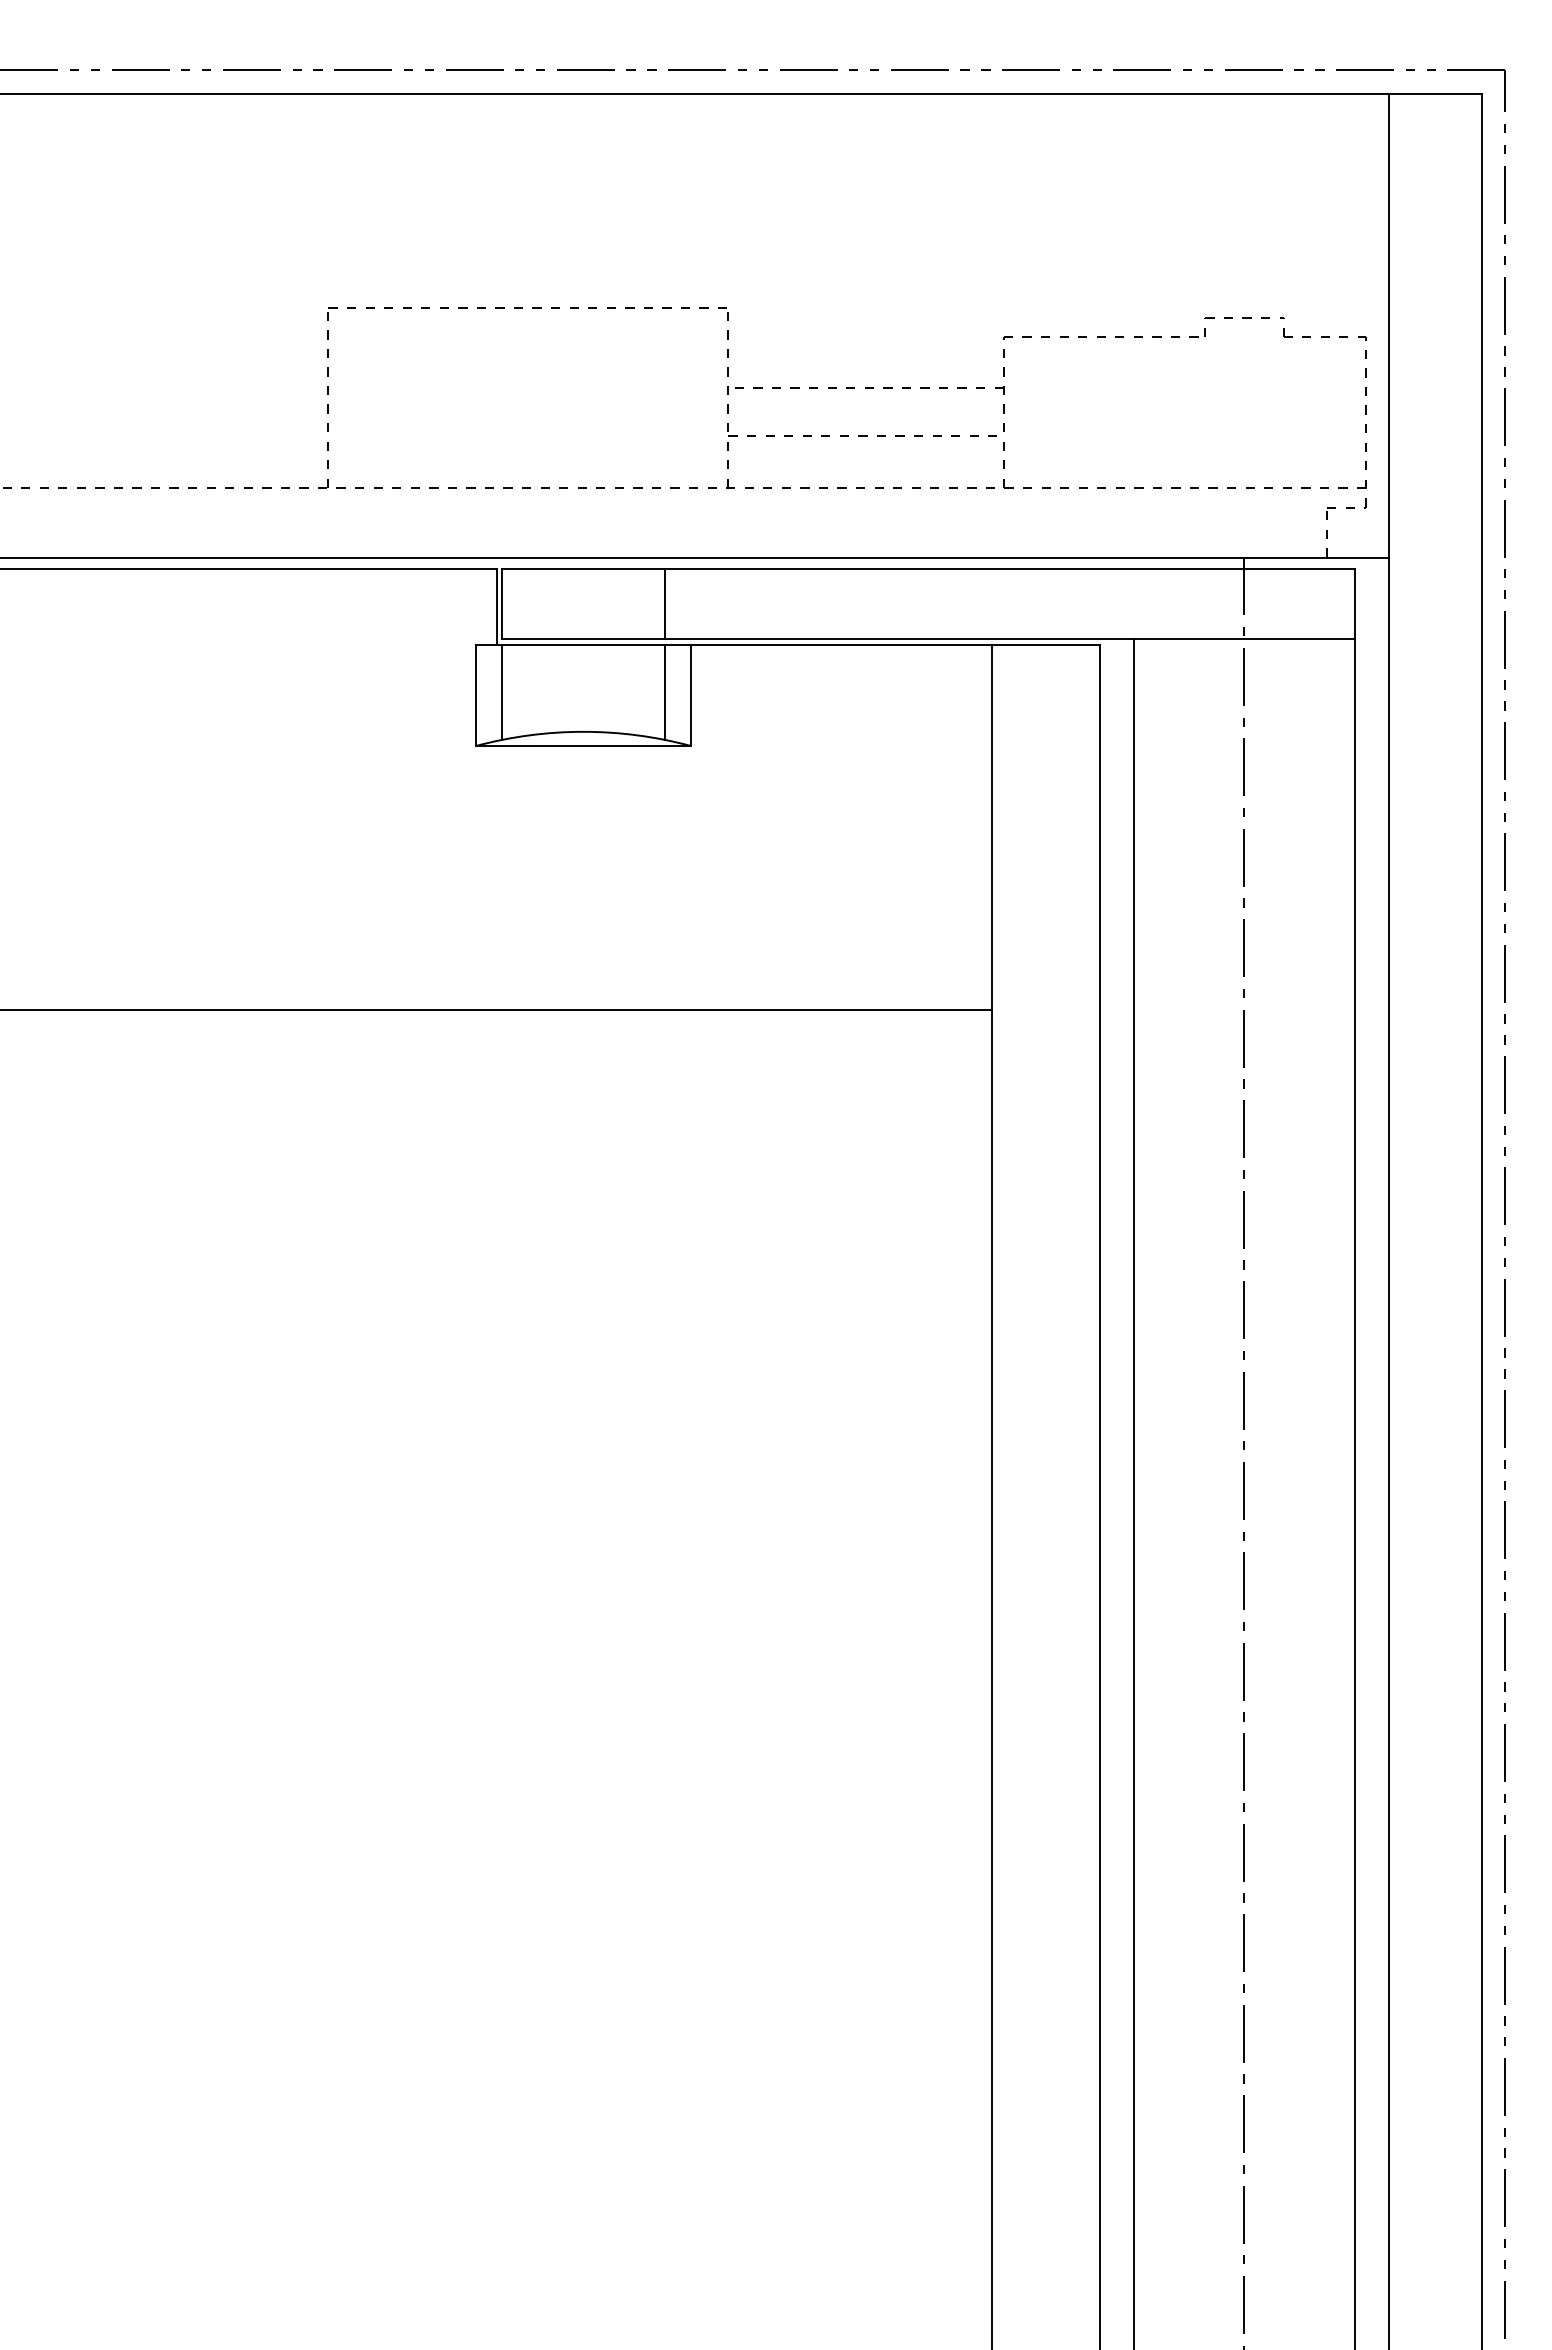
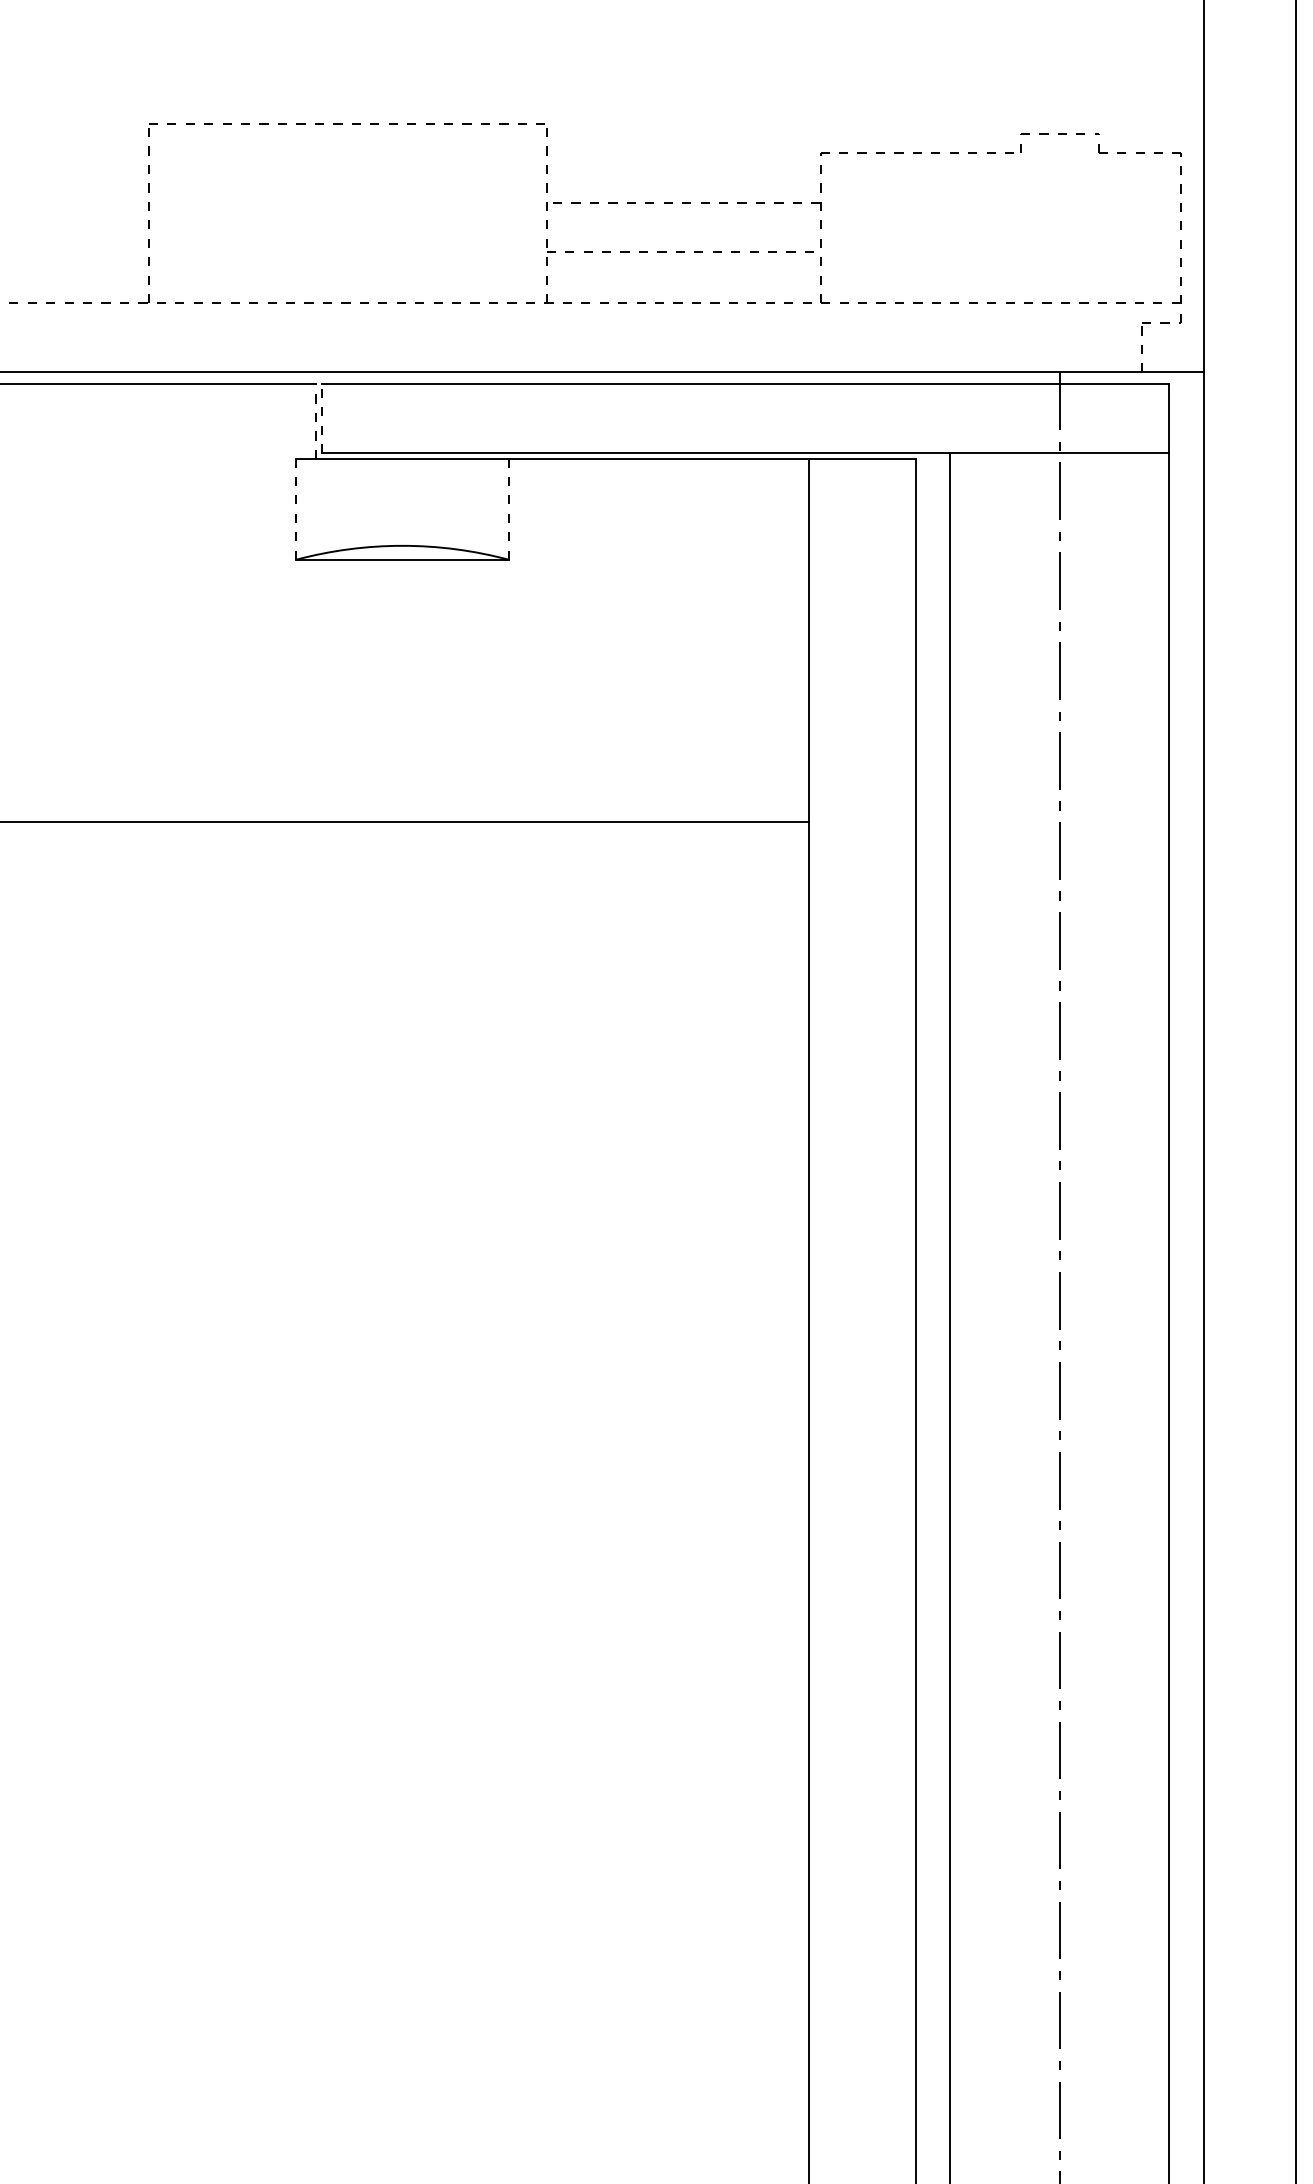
line: (502, 603) -> (321, 418), solid -> dashed
line: (664, 603) -> (483, 418), removed
line: (496, 606) -> (315, 421), solid -> dashed
line: (502, 691) -> (321, 505), removed
line: (664, 691) -> (483, 505), removed
line: (476, 695) -> (296, 509), solid -> dashed
line: (690, 695) -> (508, 509), solid -> dashed

